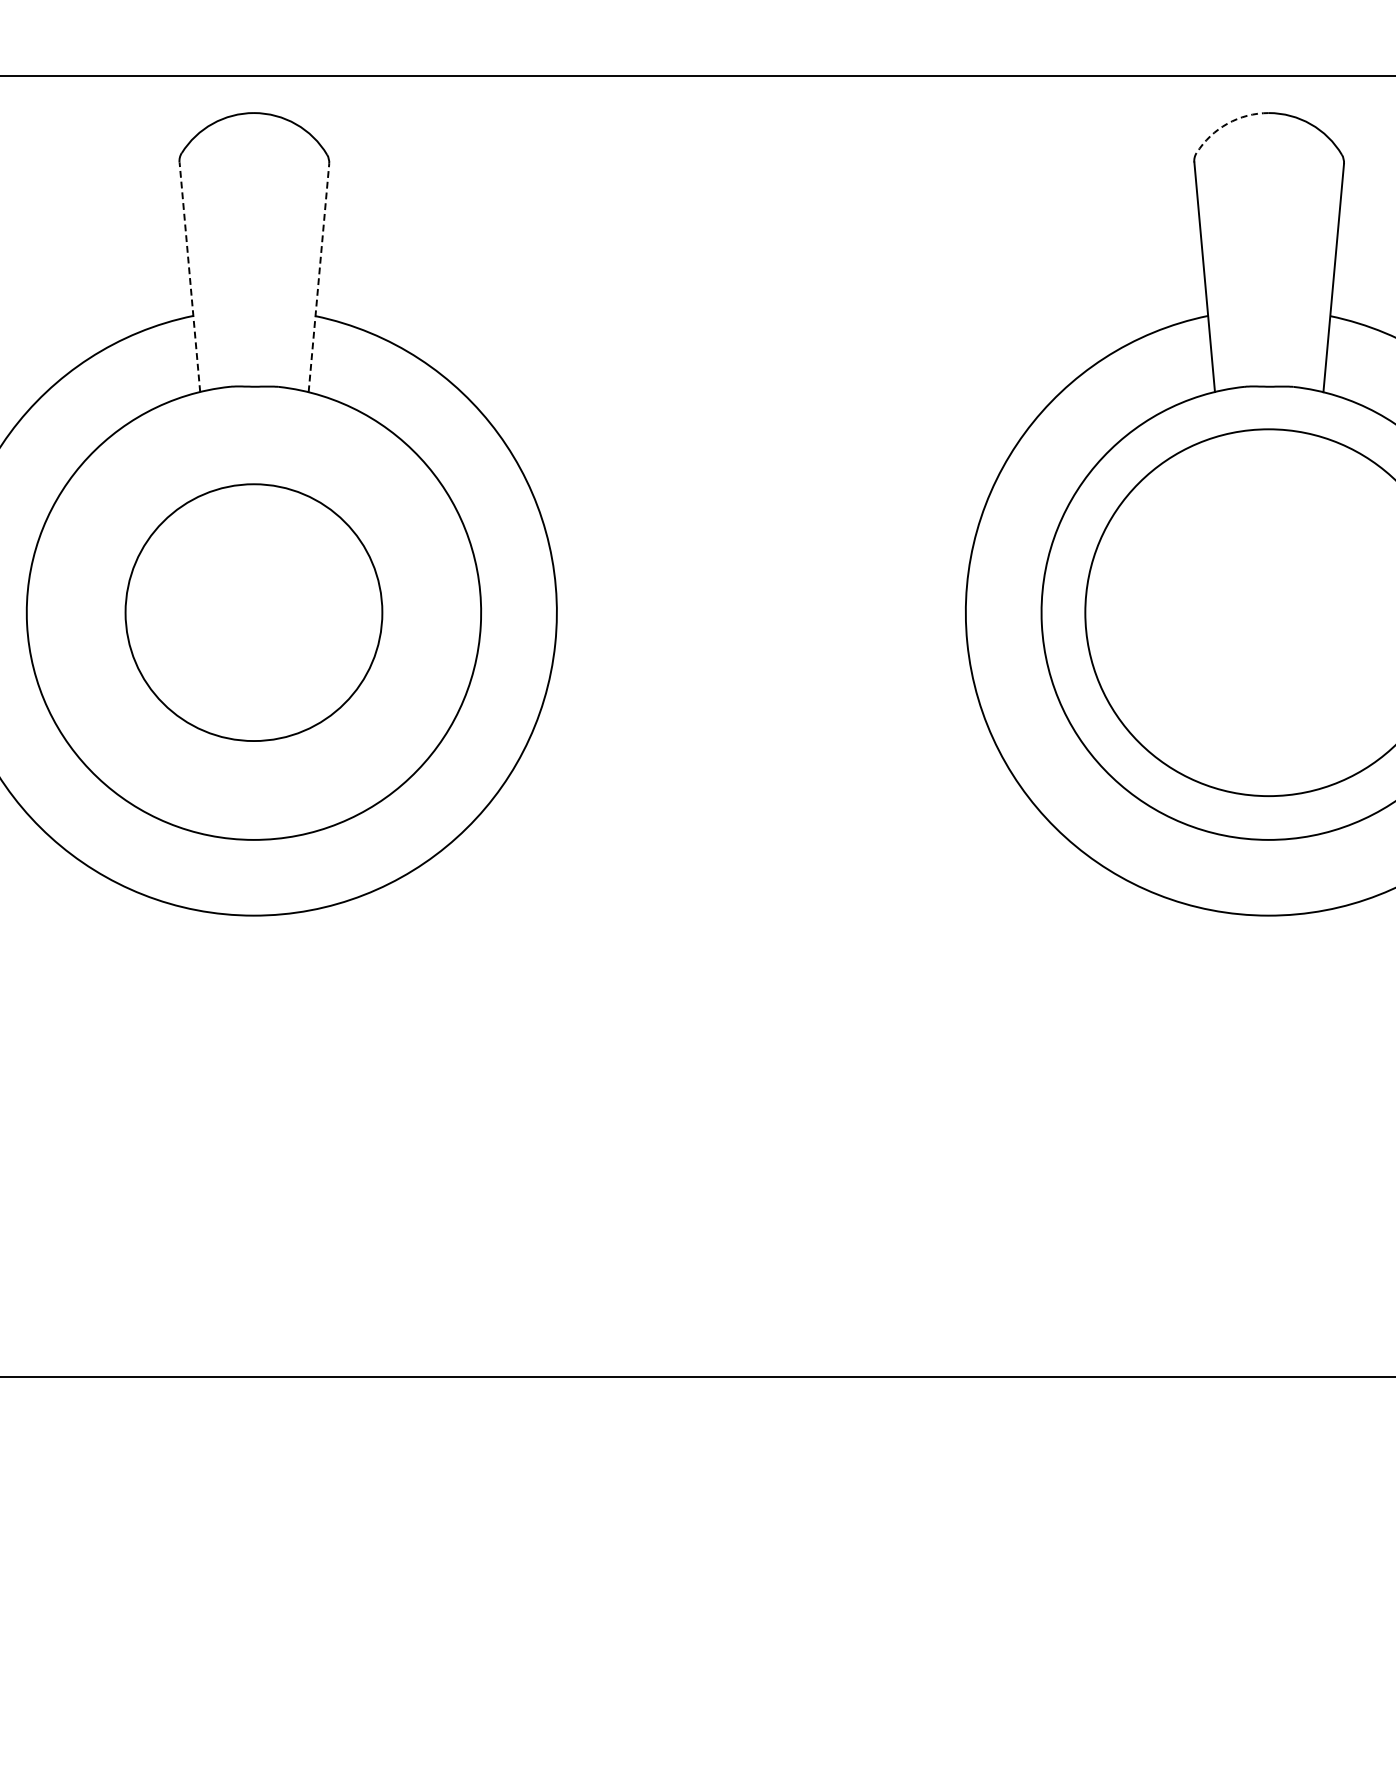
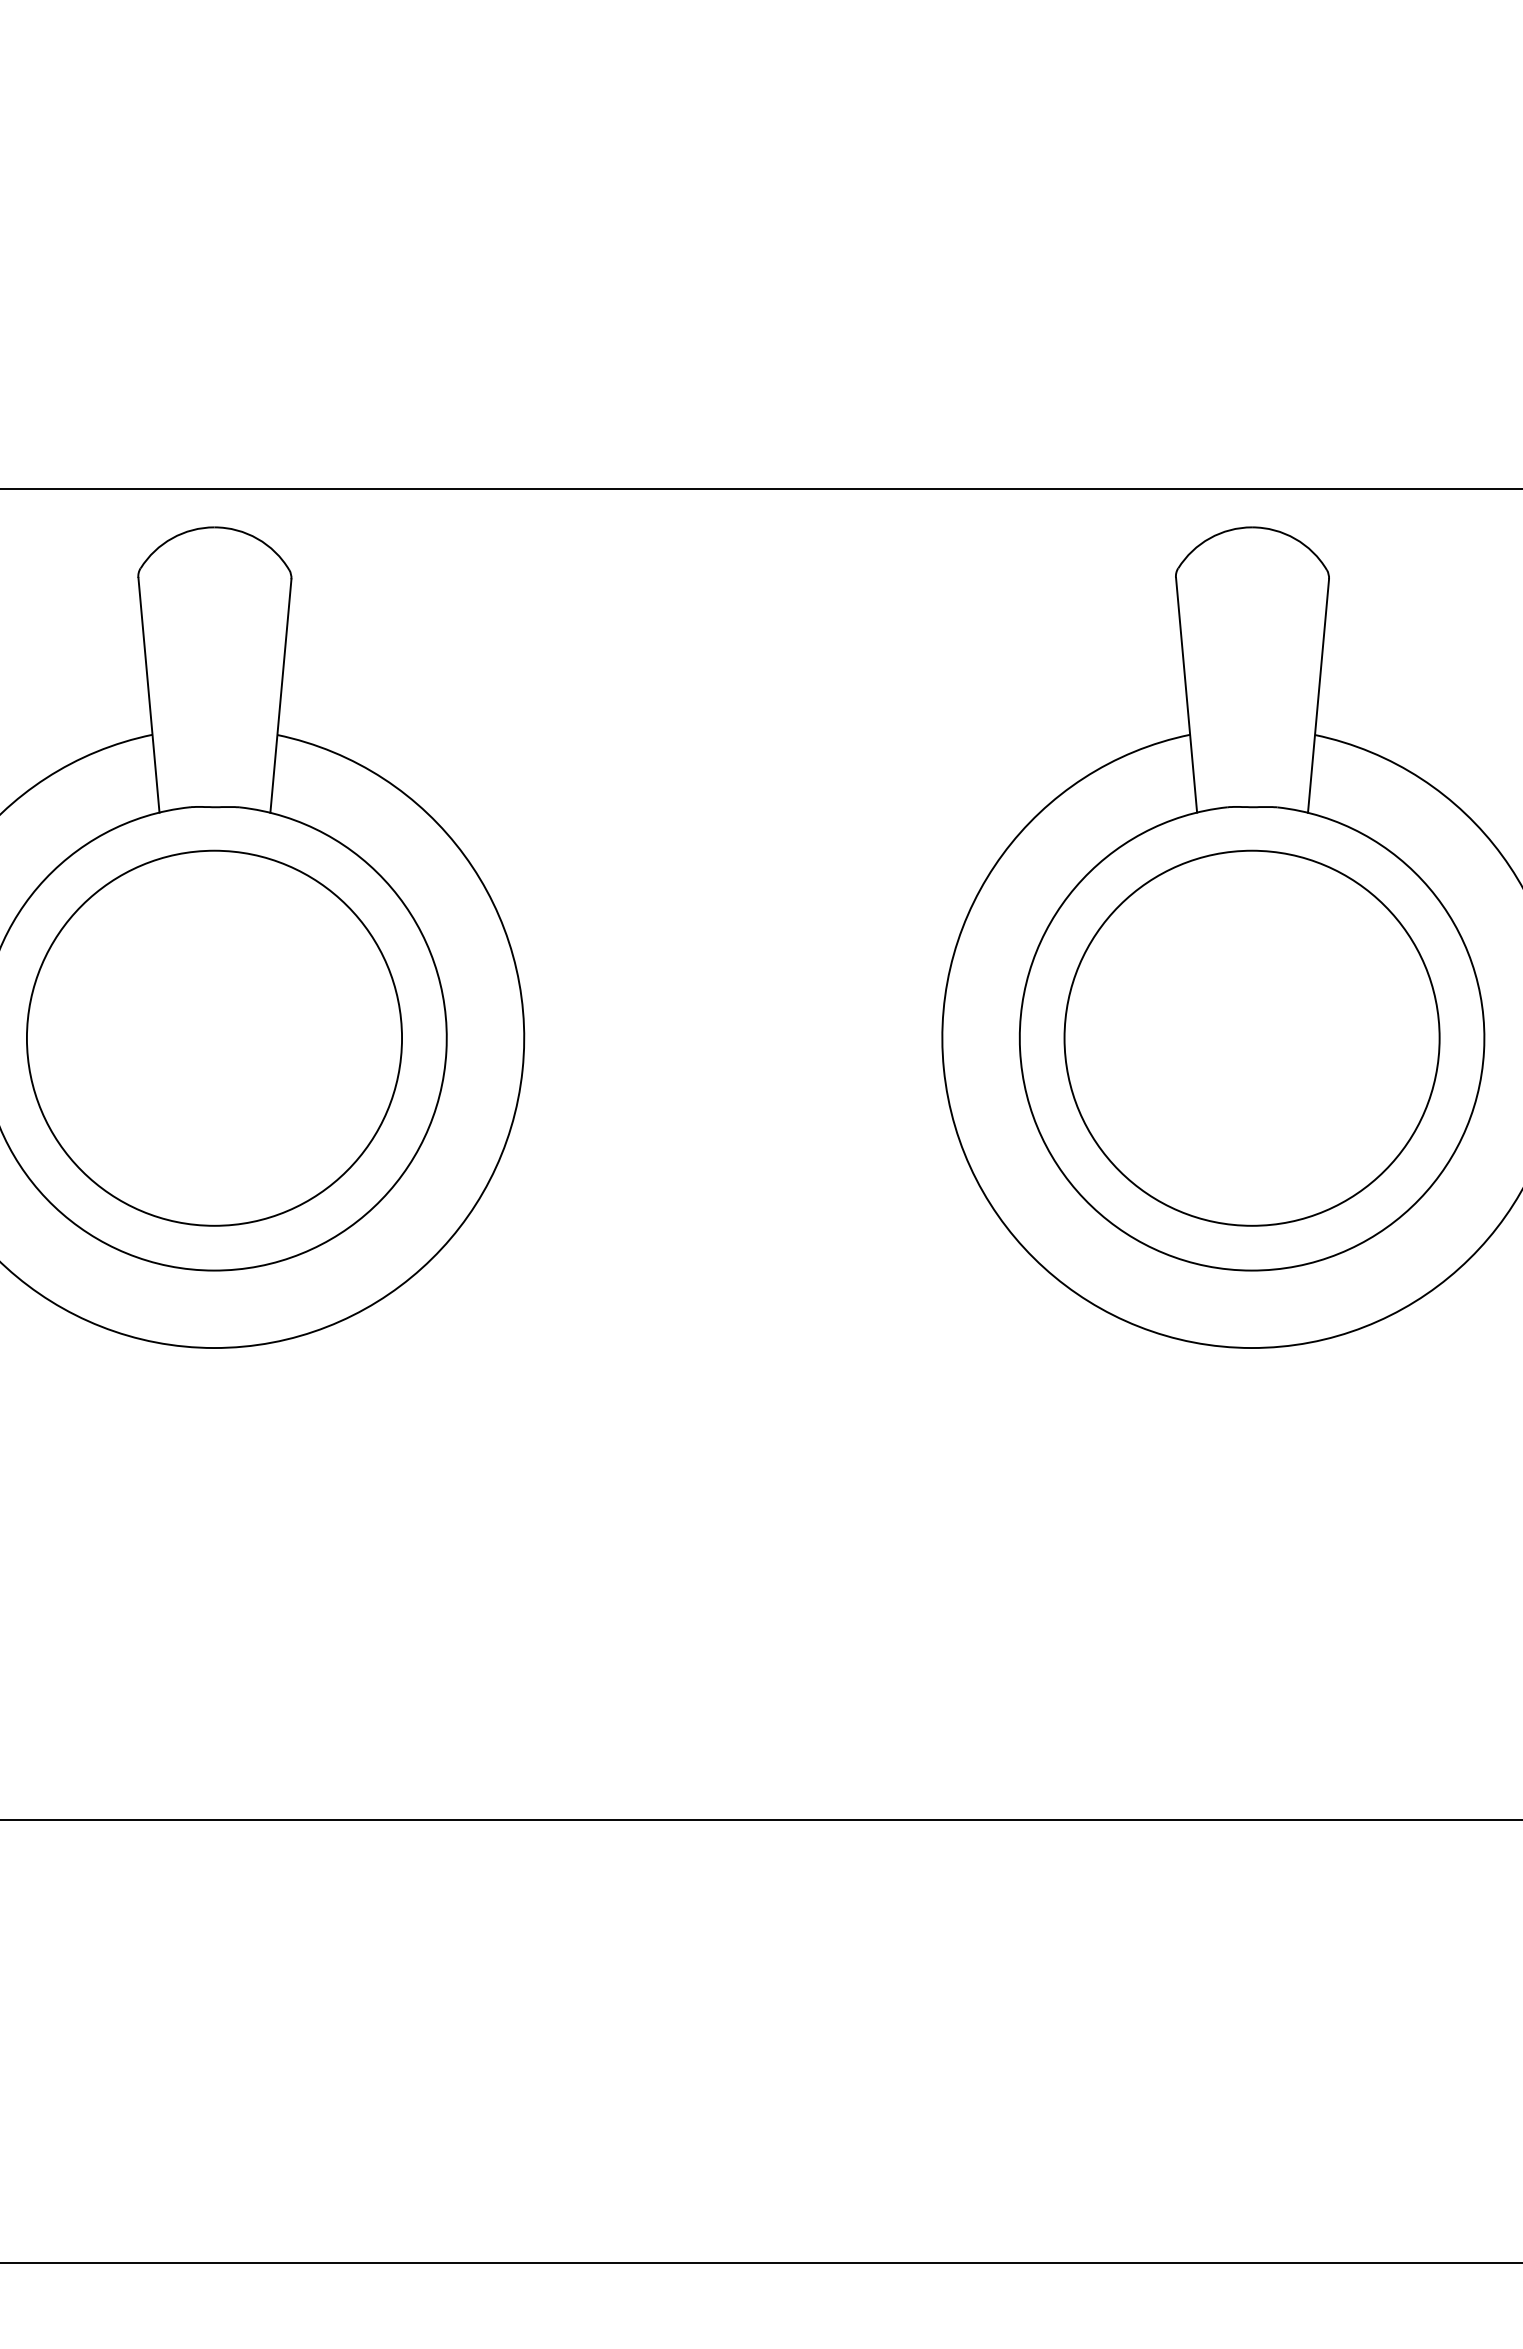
arc: (1227, 123) -> (1209, 538), dashed -> solid
line: (189, 277) -> (148, 695), dashed -> solid
line: (318, 277) -> (280, 695), dashed -> solid
circle: (253, 611) -> (214, 1037), size x1.43

